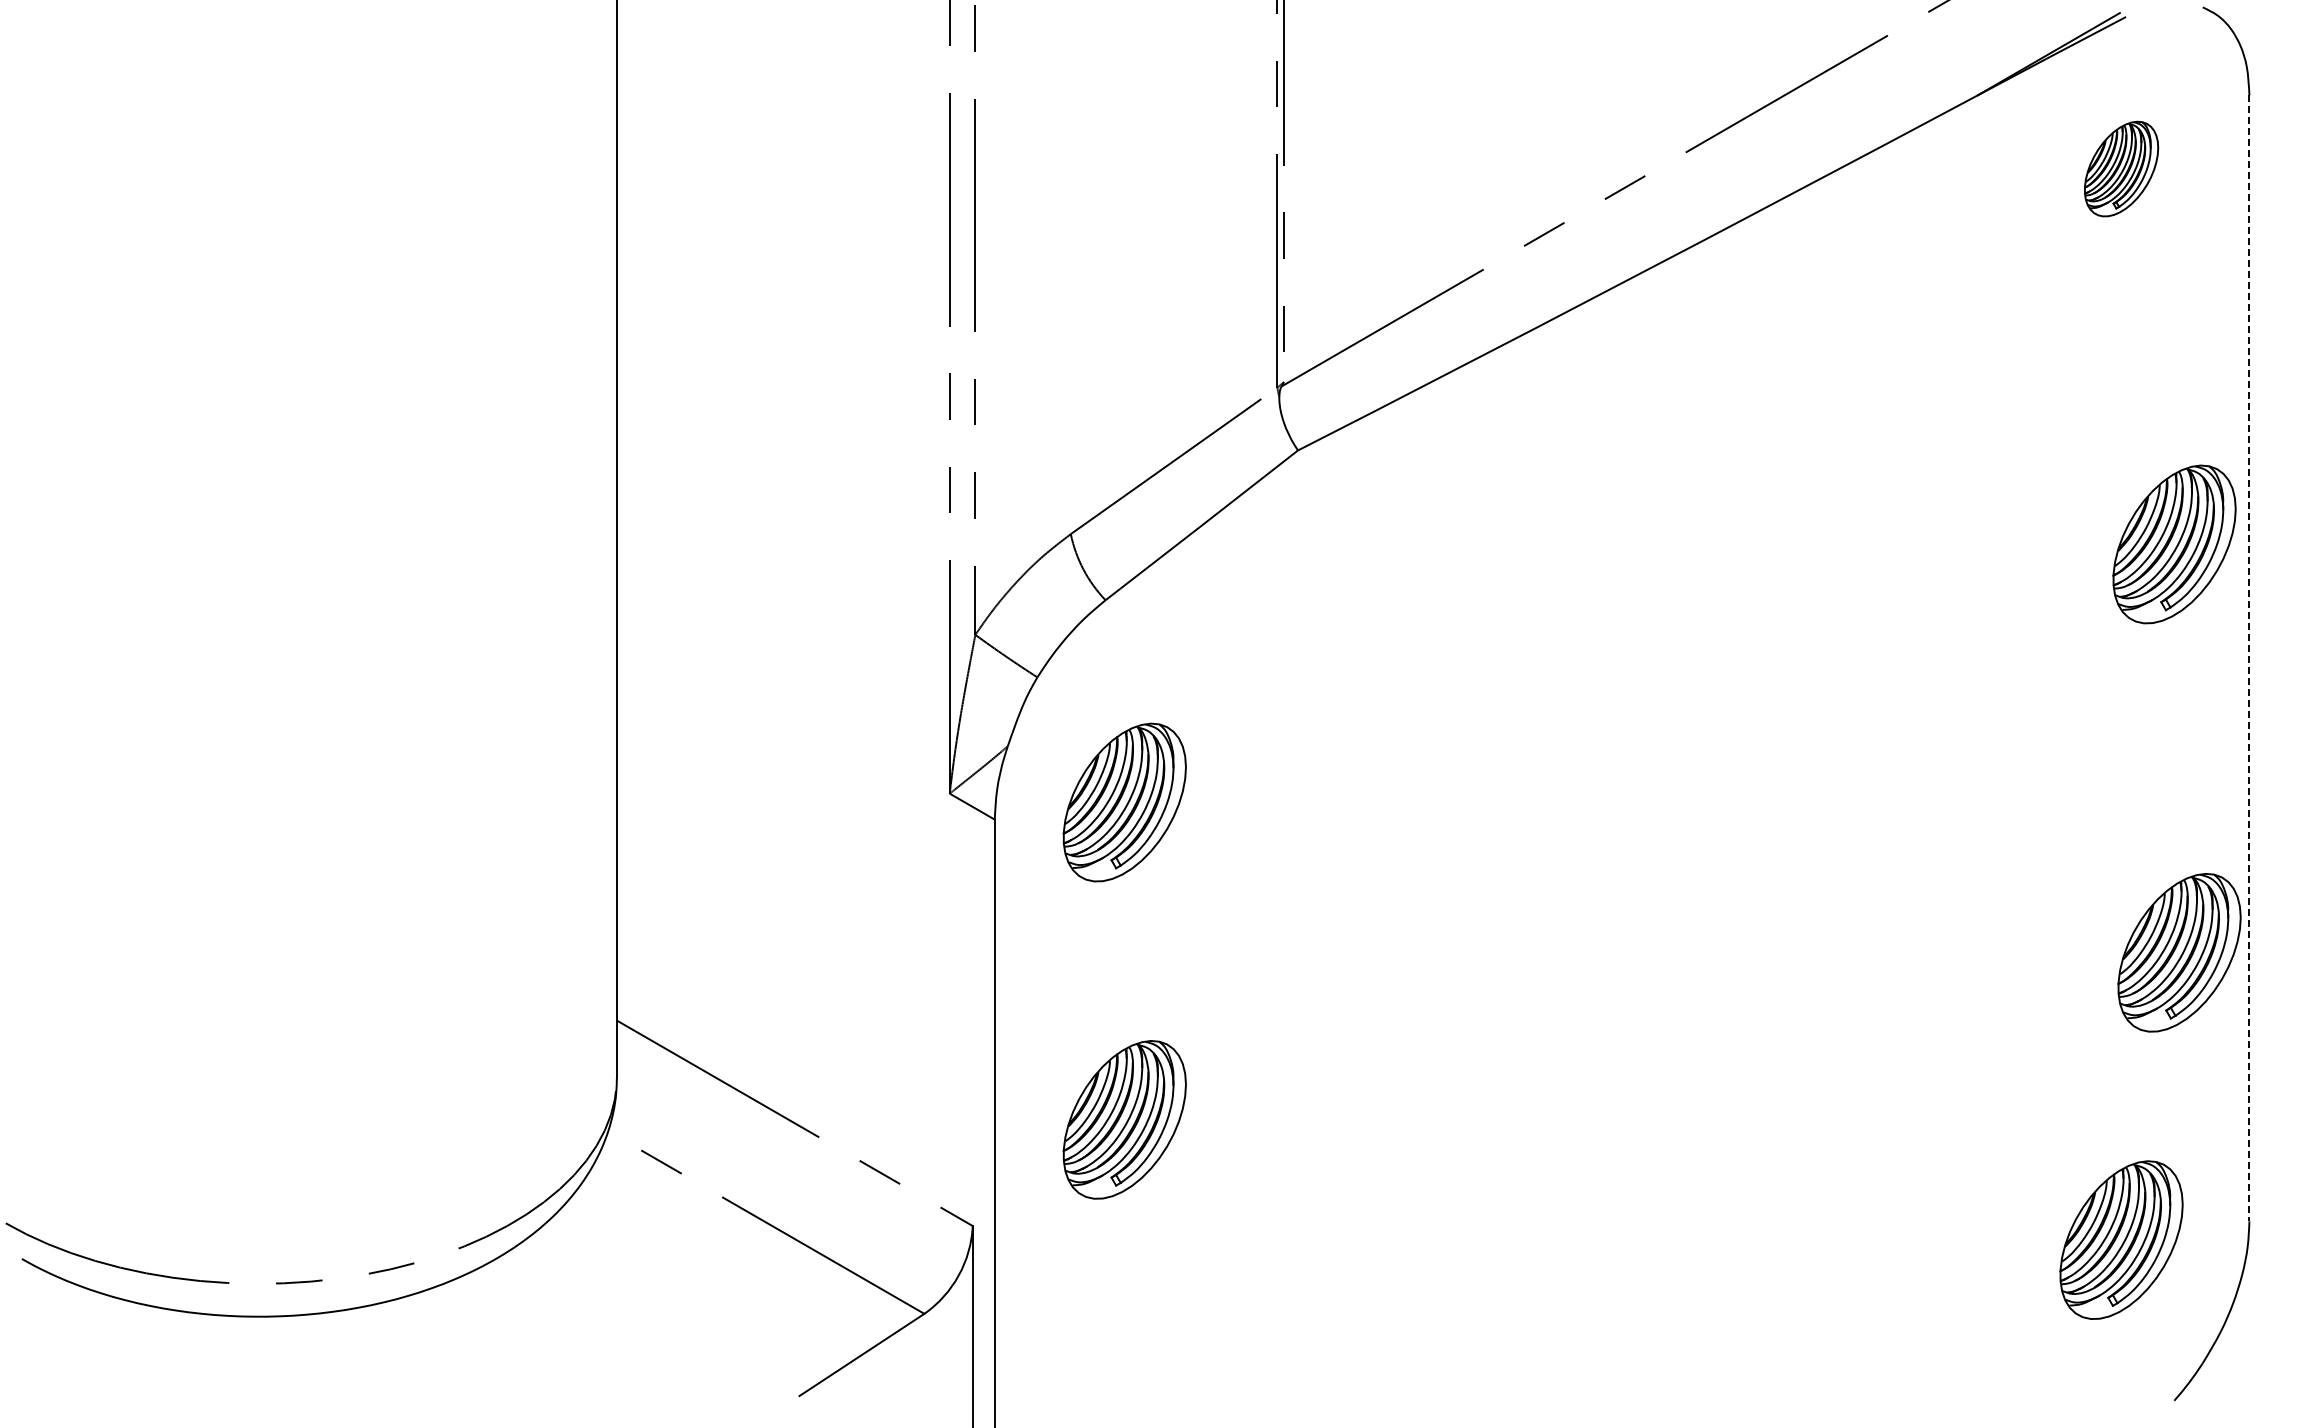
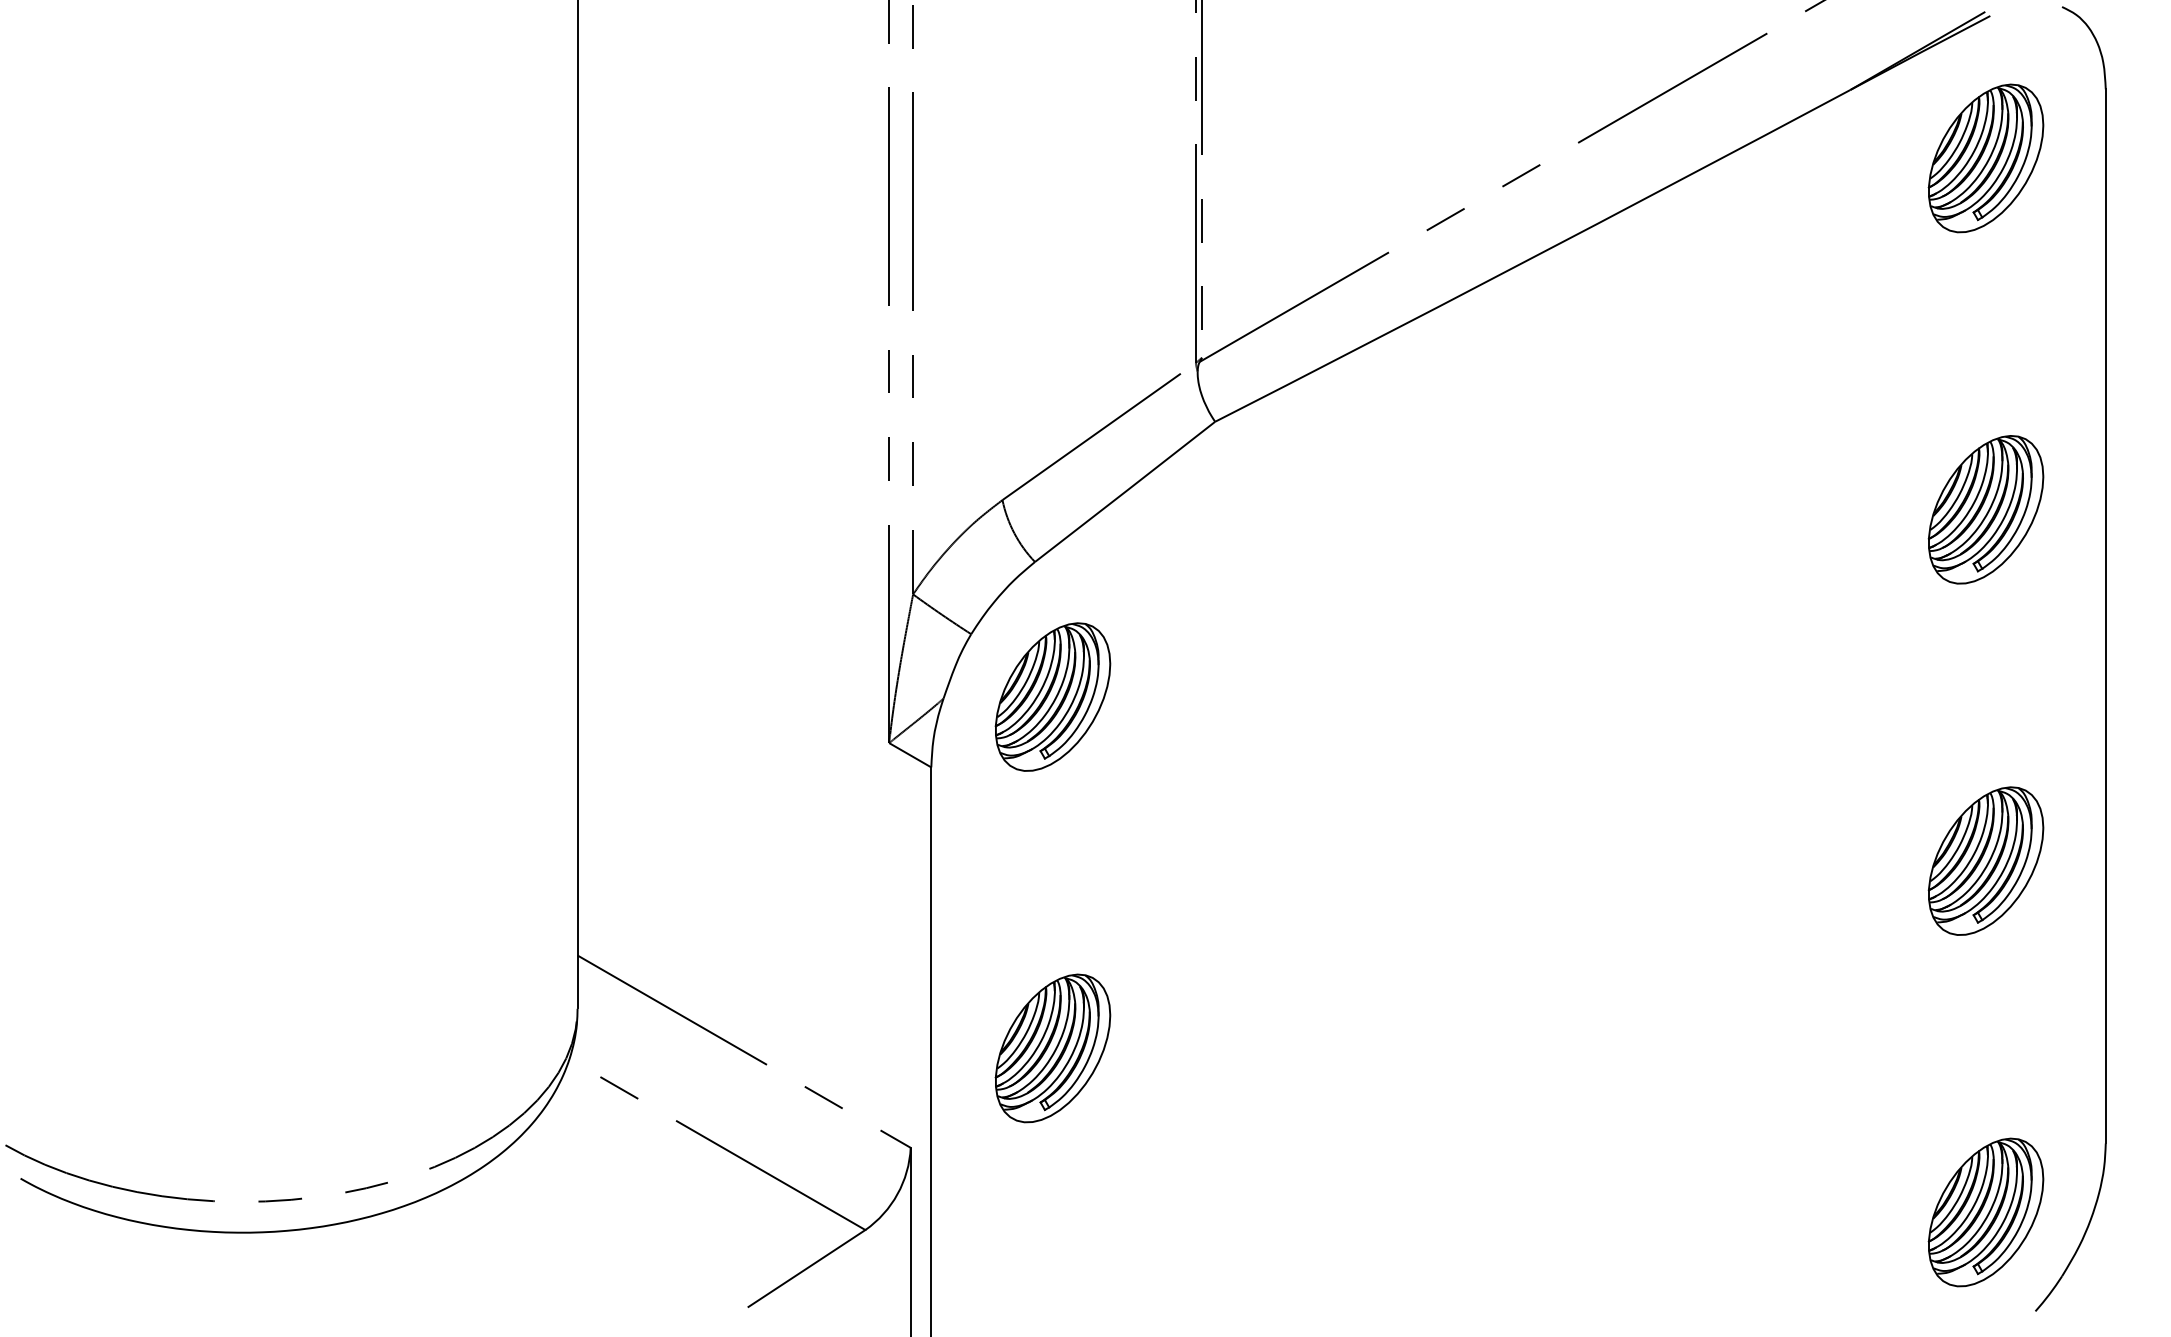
part: (2121, 168) -> (1986, 157), size x1.67
part: (2174, 544) -> (1986, 509), moved
line: (2249, 658) -> (2105, 616), dashed -> solid
part: (1124, 802) -> (1052, 697), moved
part: (2179, 952) -> (1986, 860), moved
part: (2121, 1239) -> (1986, 1211), moved

